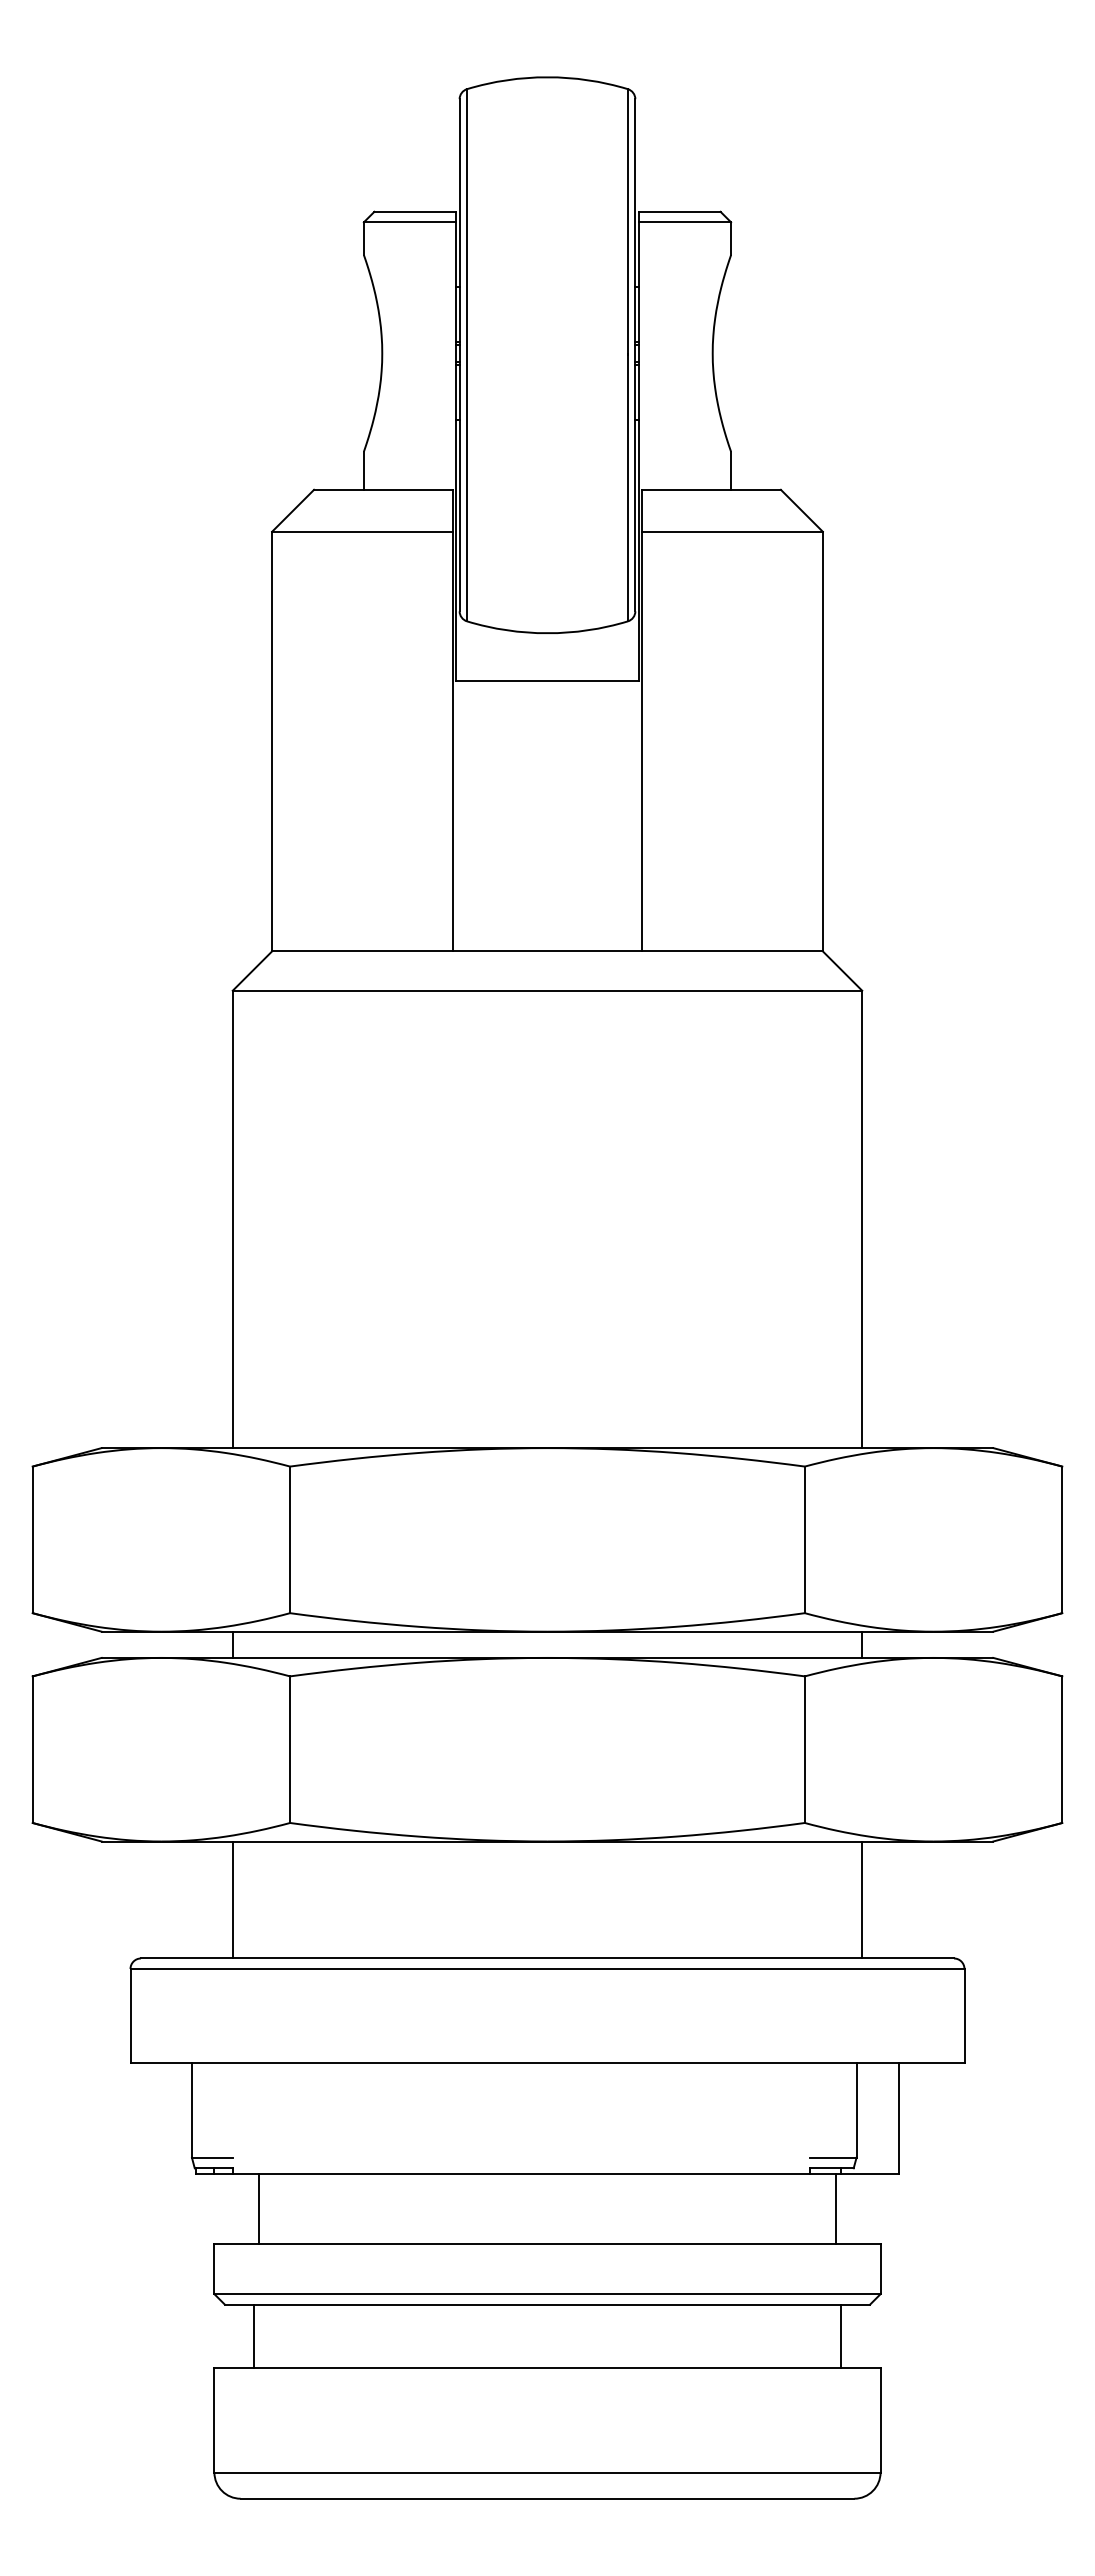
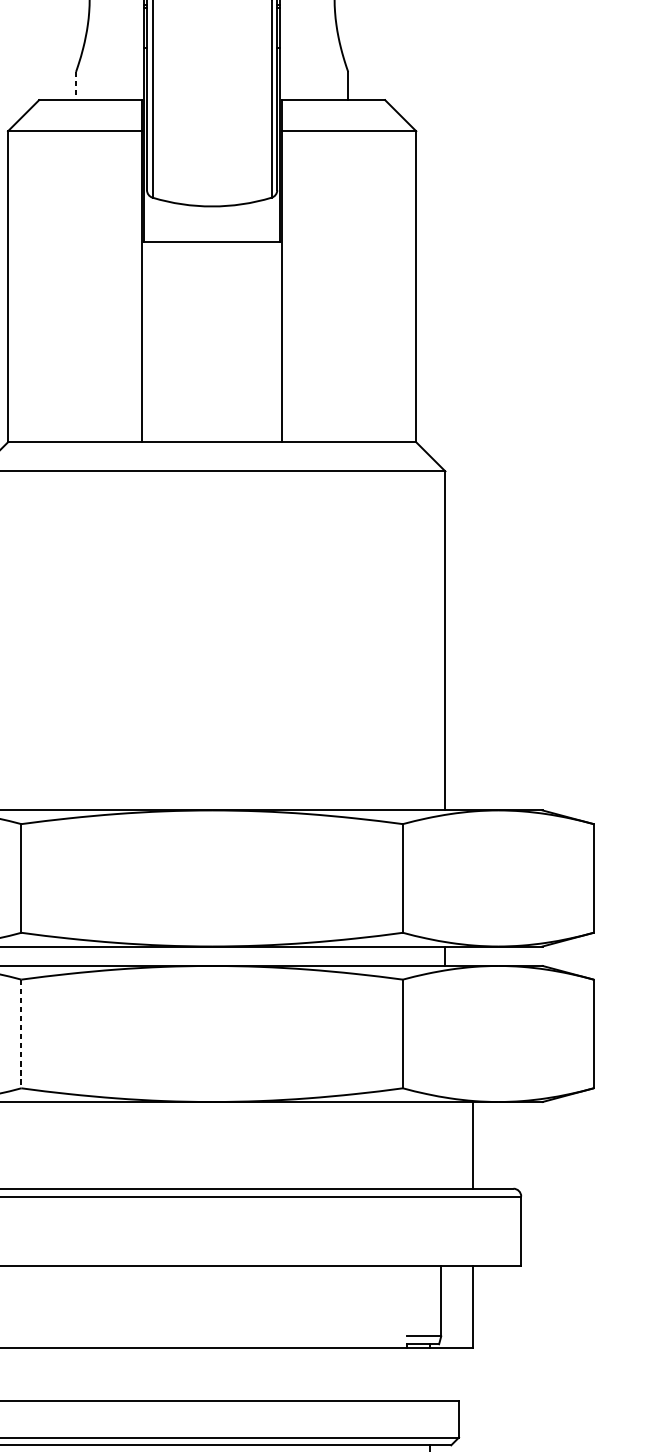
line: (363, 471) -> (75, 86), solid -> dashed
line: (290, 1750) -> (21, 1034), solid -> dashed
line: (862, 1899) -> (473, 1145), moved
line: (835, 2208) -> (425, 1374), removed

